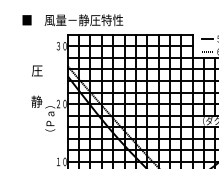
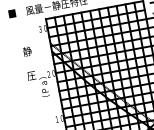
text: (36, 70) -> (26, 51), 圧 -> 静
text: (36, 101) -> (31, 75), 静 -> 圧

